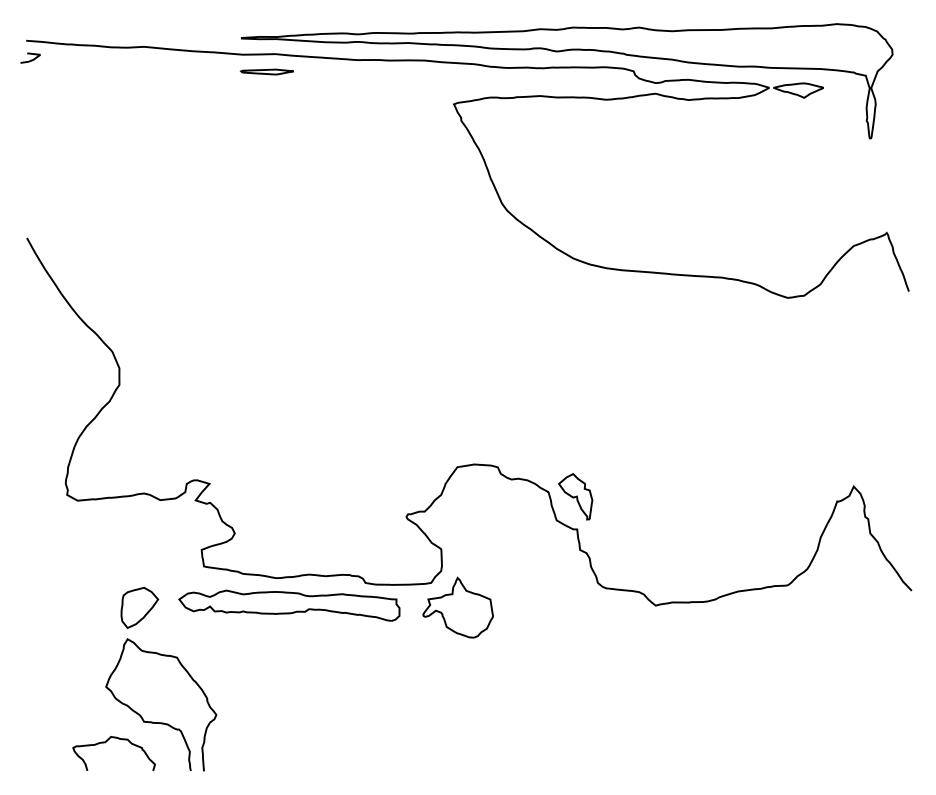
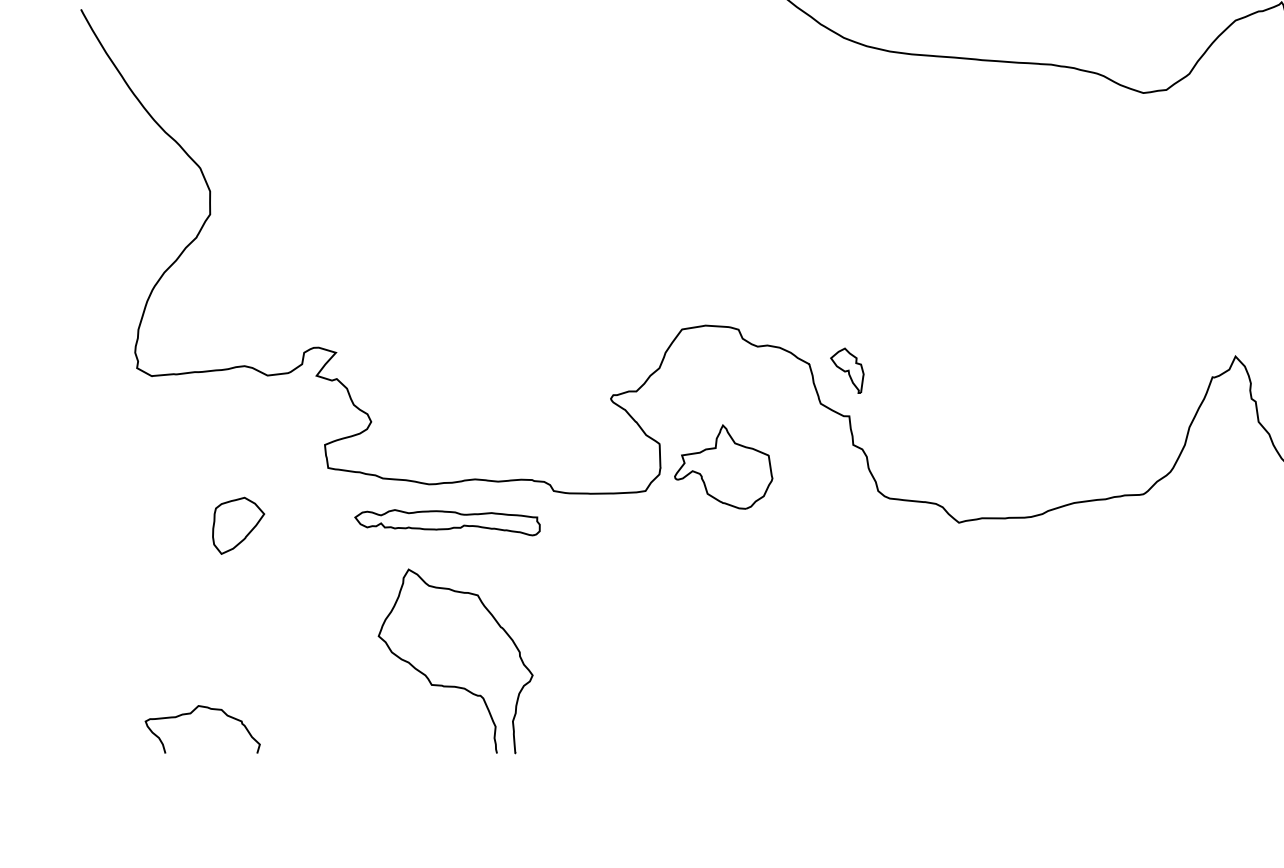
part: (575, 496) -> (846, 370), size x0.7
part: (289, 605) -> (447, 522), size x0.6
part: (457, 607) -> (722, 466), moved
curve: (161, 722) -> (455, 685), moved

